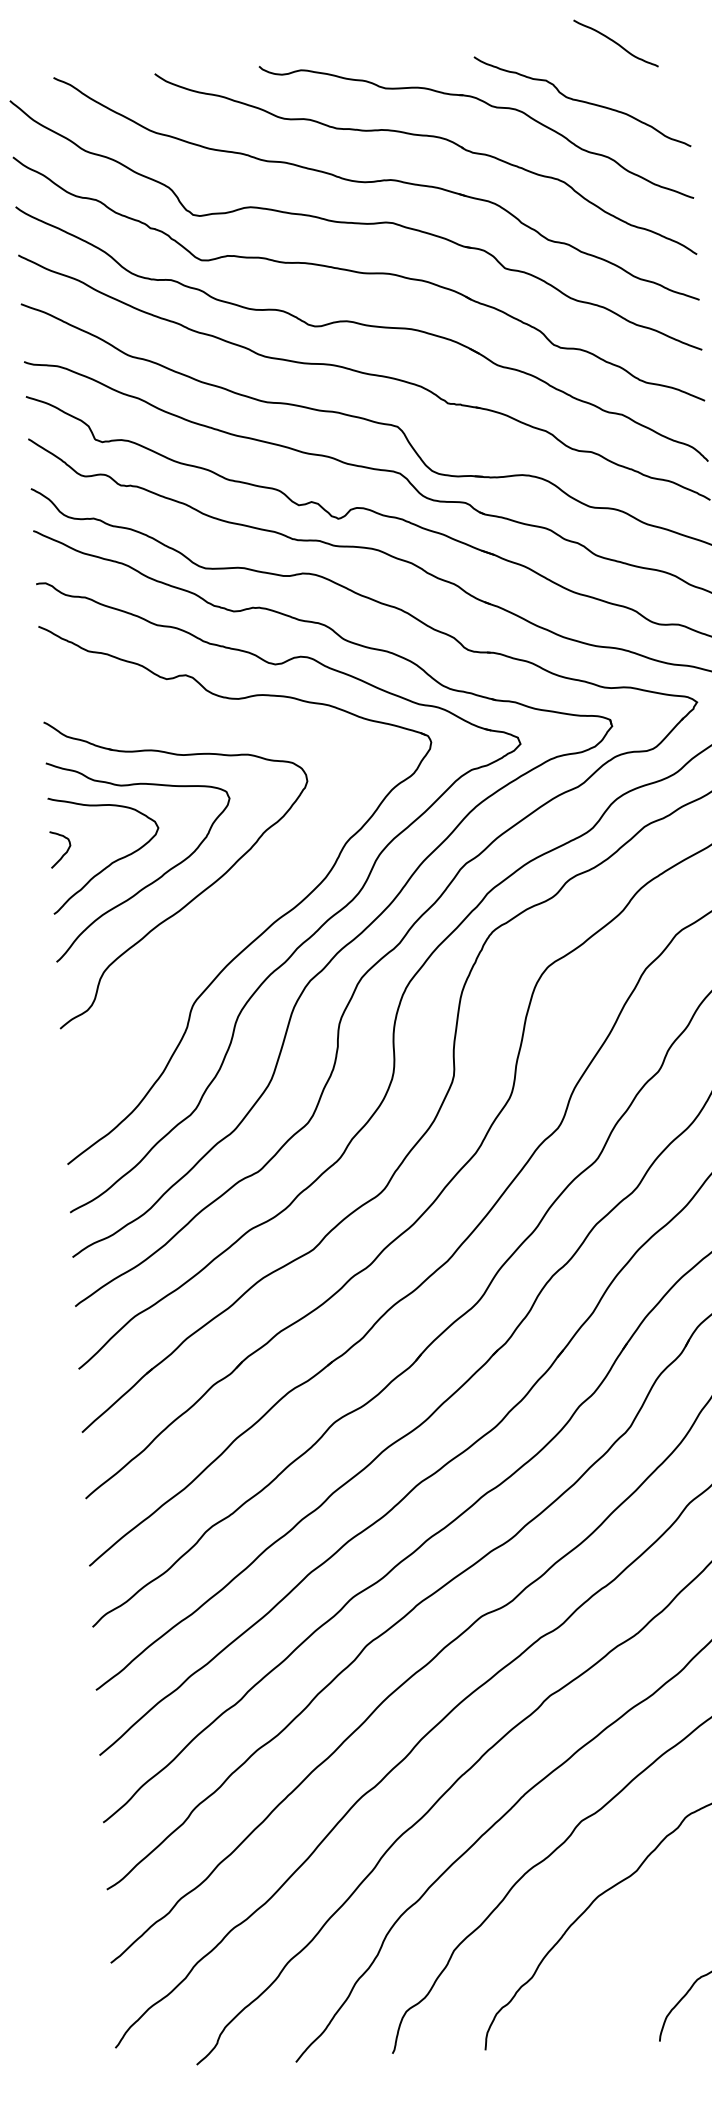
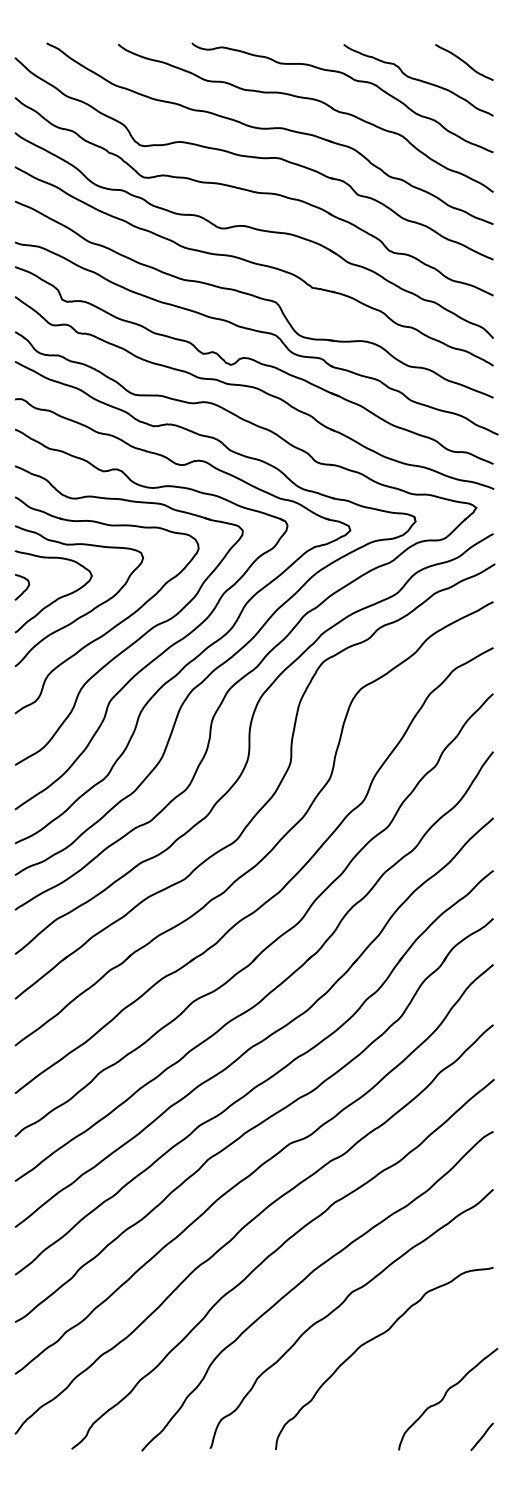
curve: (616, 43) -> (464, 62), moved
part: (233, 908) -> (141, 635), added

